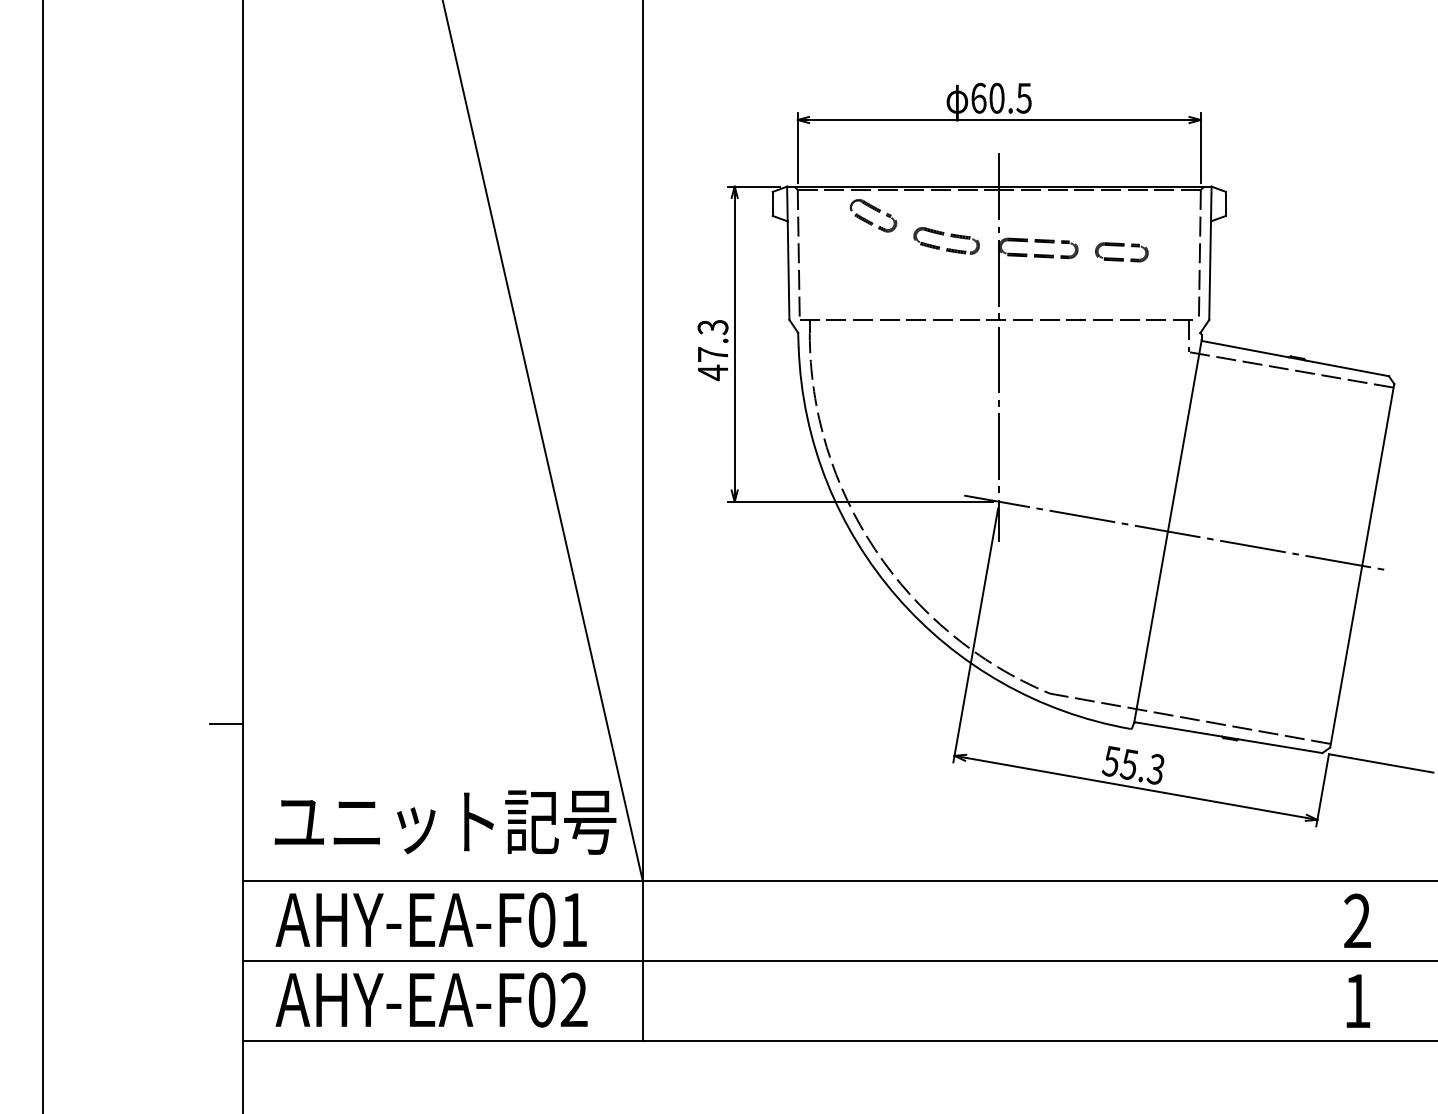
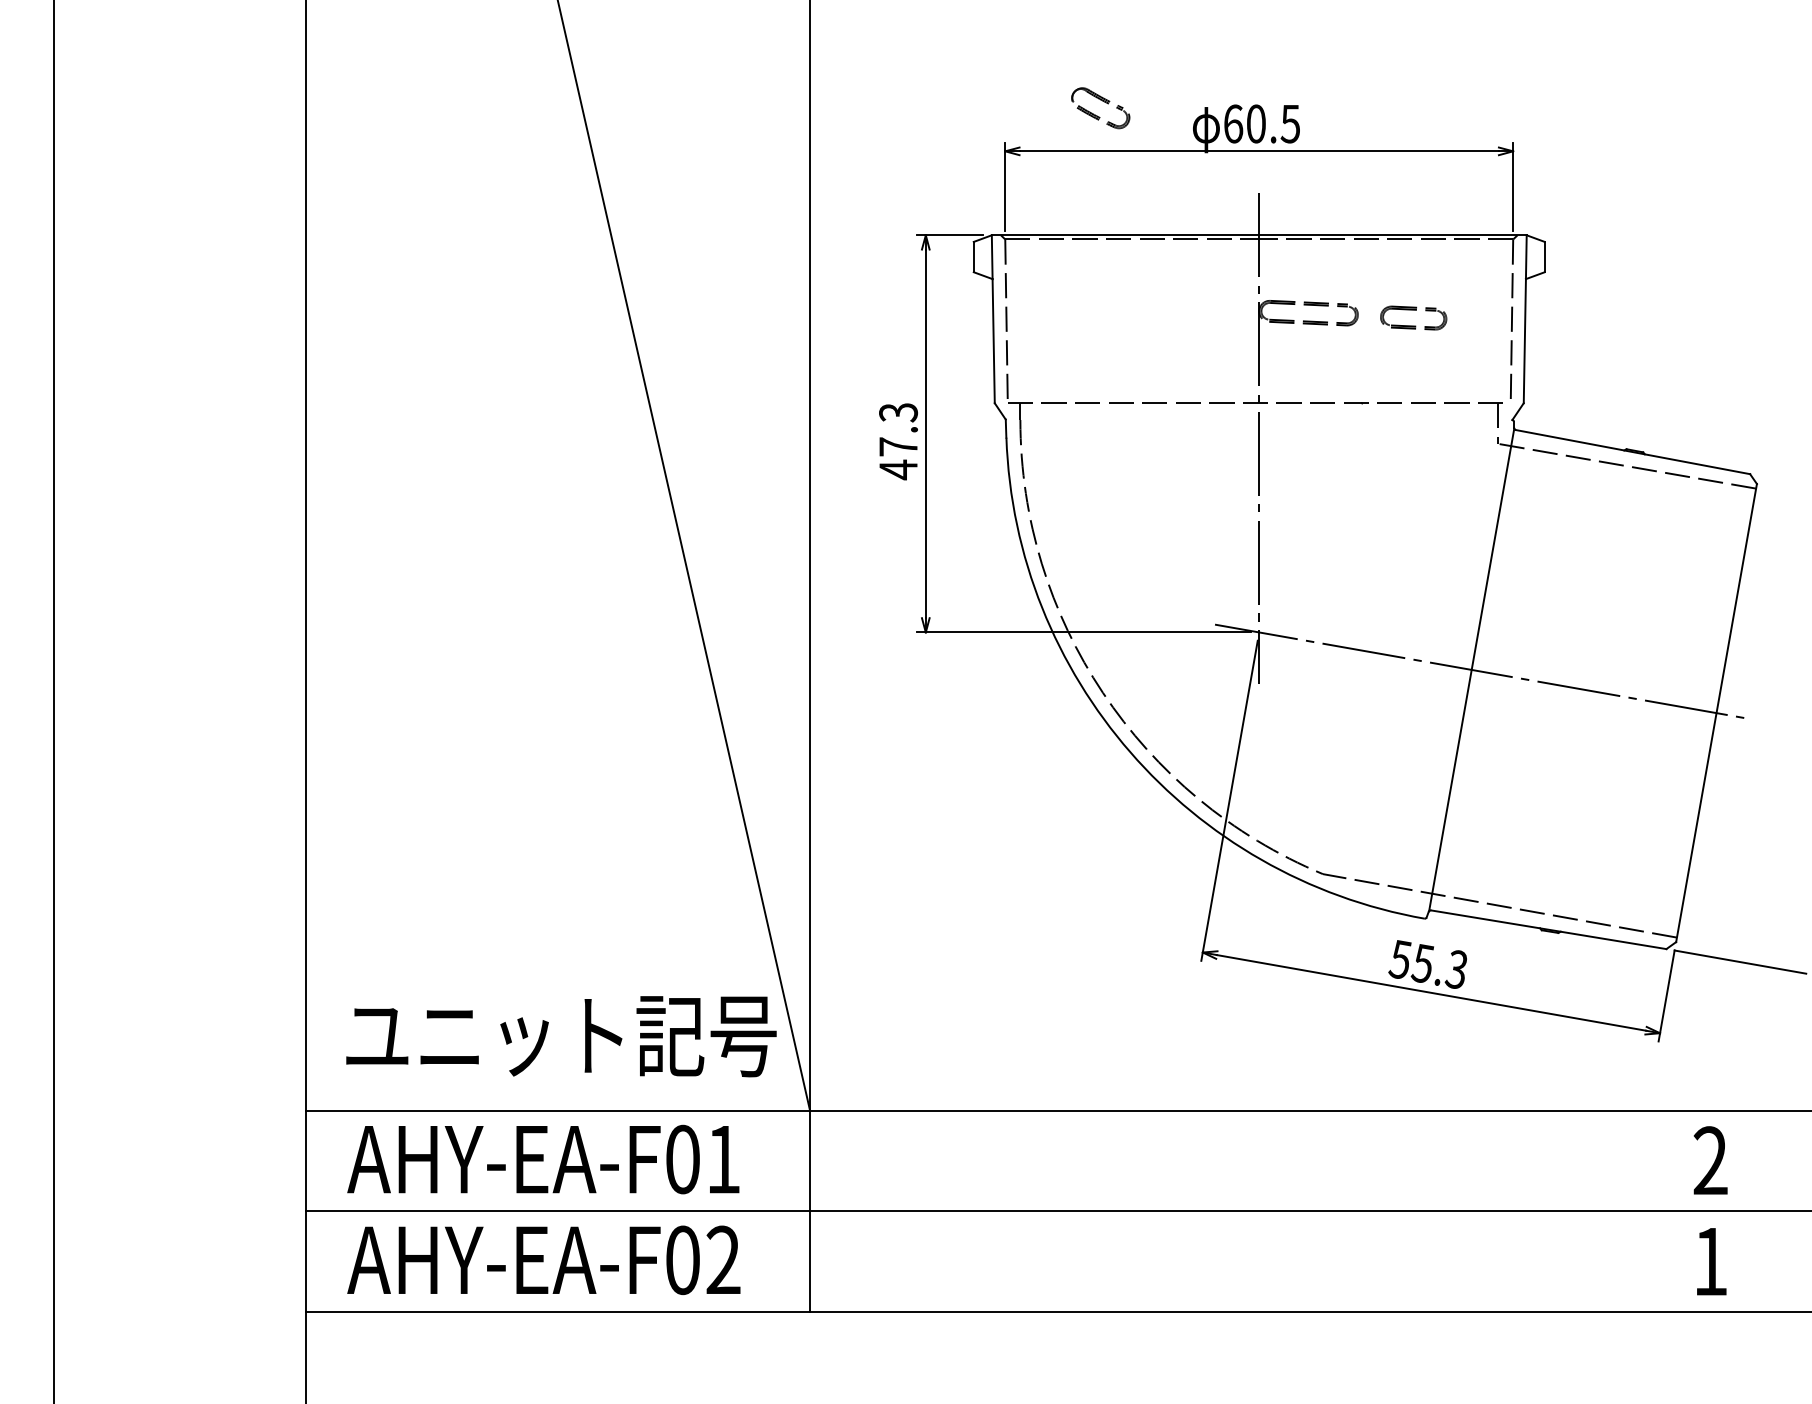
part: (873, 215) -> (1100, 107), moved
part: (946, 240) -> (1192, 303), removed
line: (226, 724) -> (285, 913), removed

